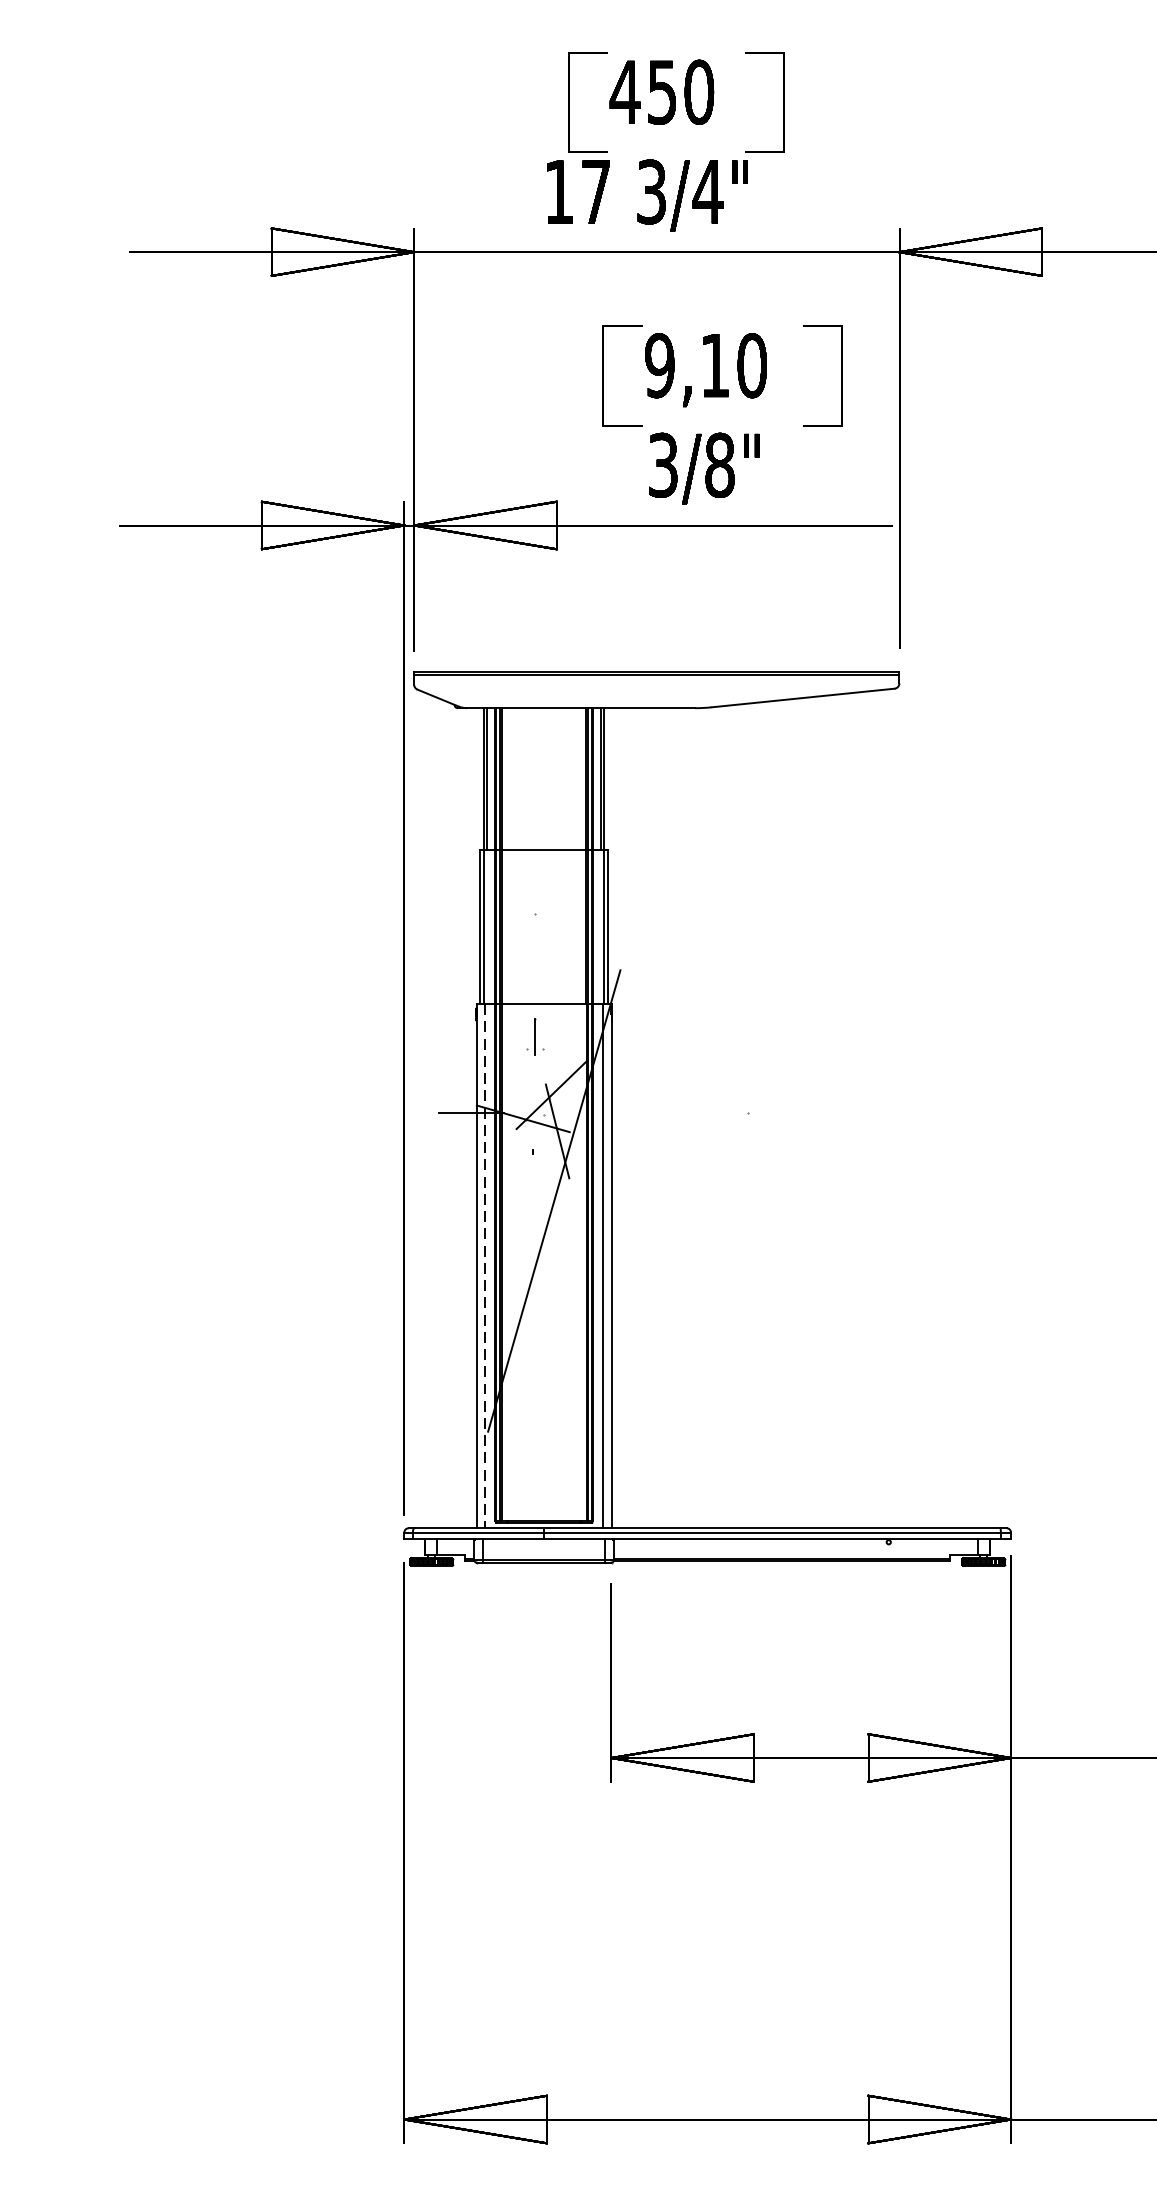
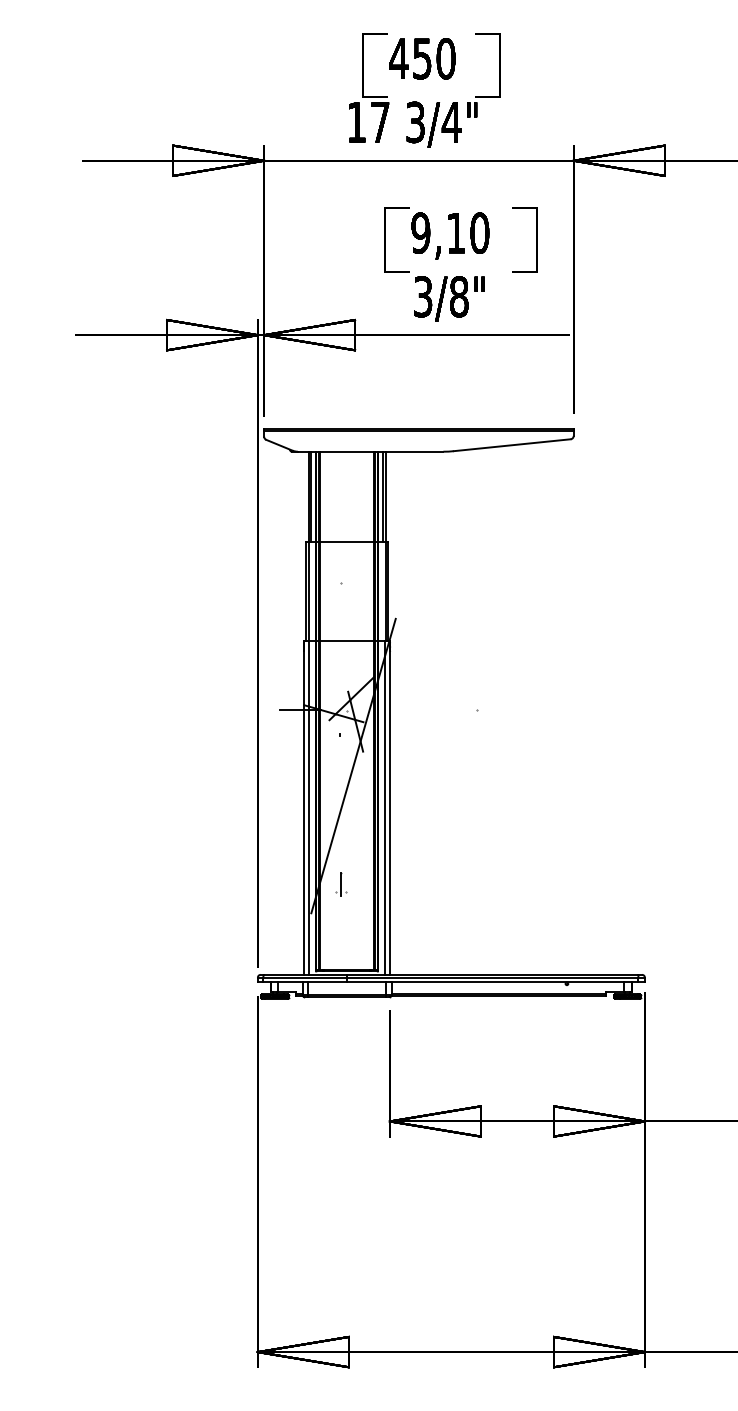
part: (535, 1037) -> (341, 884), moved
line: (485, 1267) -> (309, 808), dashed -> solid

